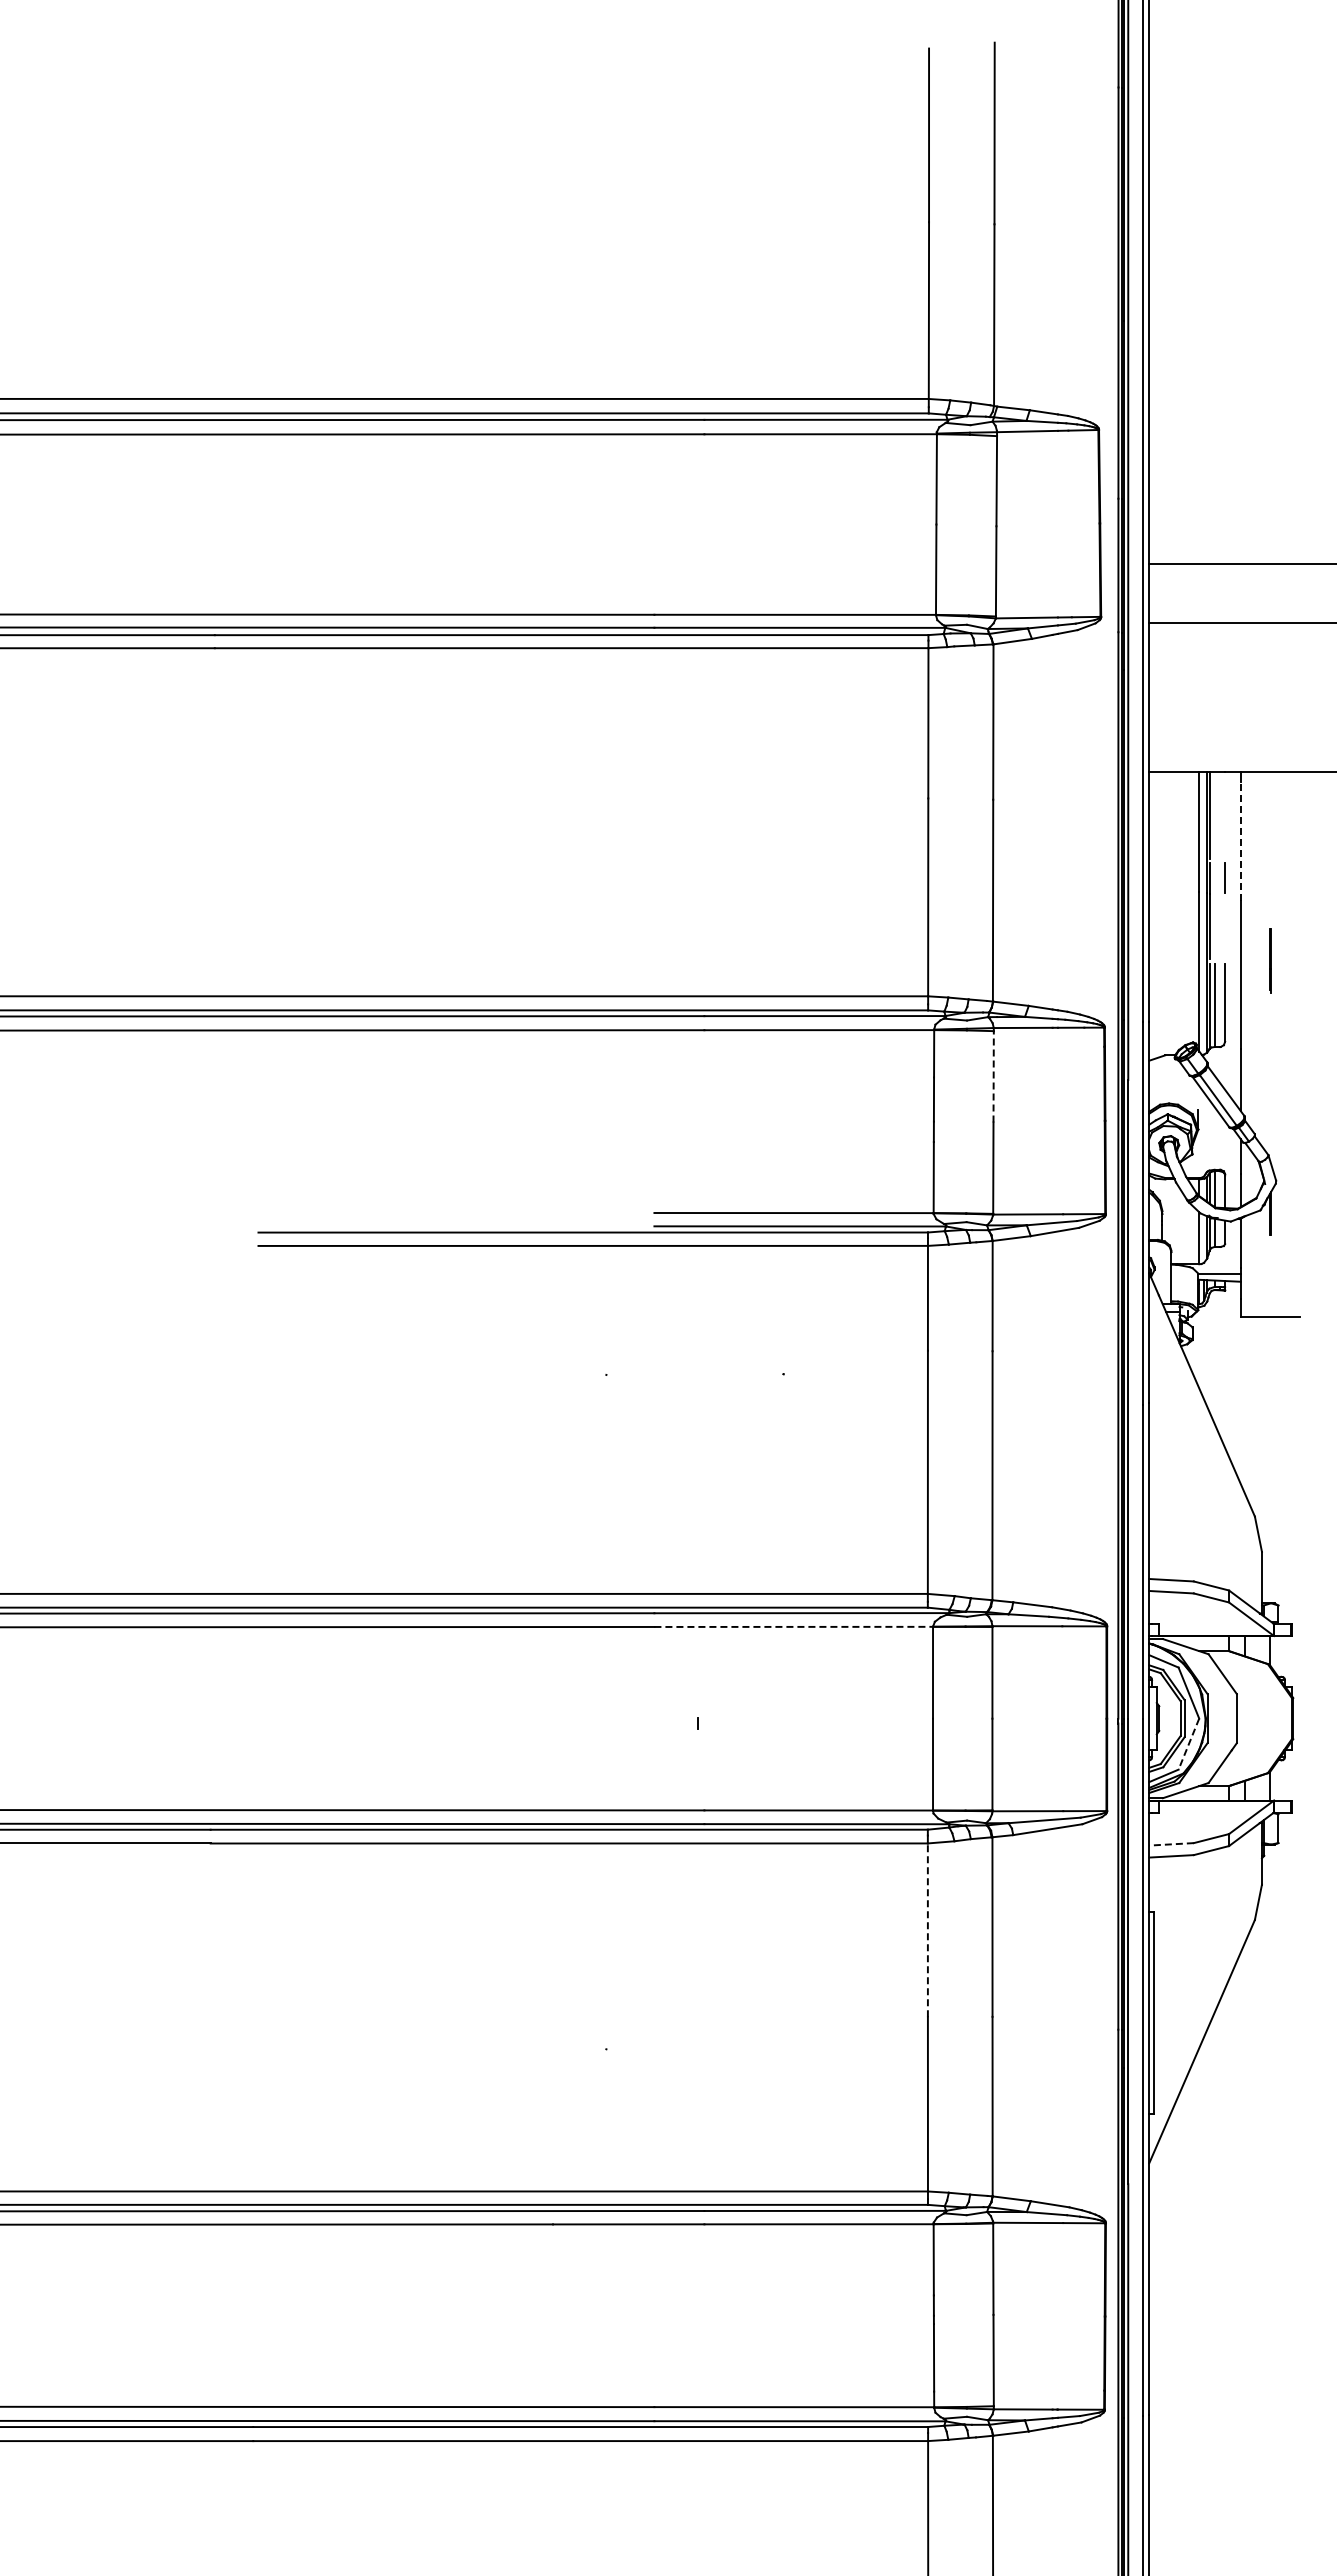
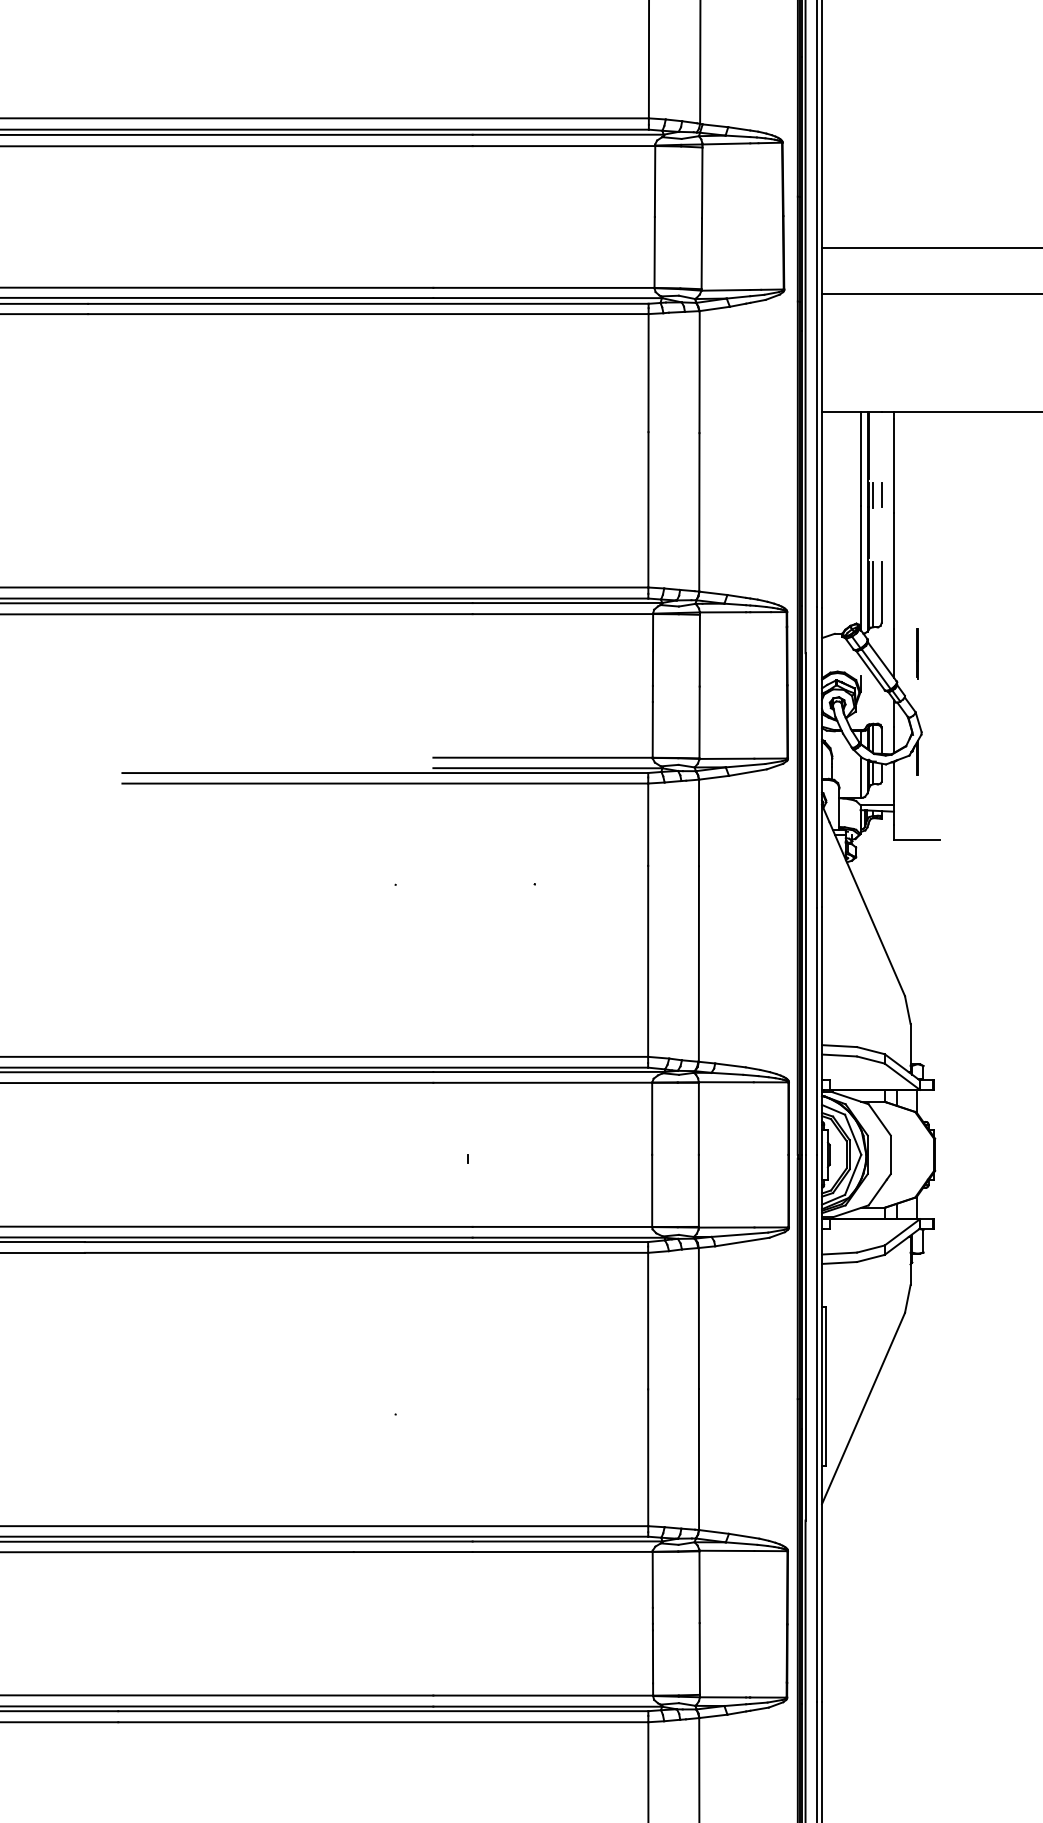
line: (1240, 841) -> (893, 465), dashed -> solid
line: (1214, 878) -> (873, 494), added
line: (1270, 960) -> (917, 653), moved
line: (993, 1076) -> (699, 650), dashed -> solid
line: (794, 1626) -> (543, 1082), dashed -> solid
line: (1188, 1744) -> (852, 1175), dashed -> solid
line: (1171, 1844) -> (839, 1253), dashed -> solid
line: (927, 1930) -> (647, 1321), dashed -> solid

